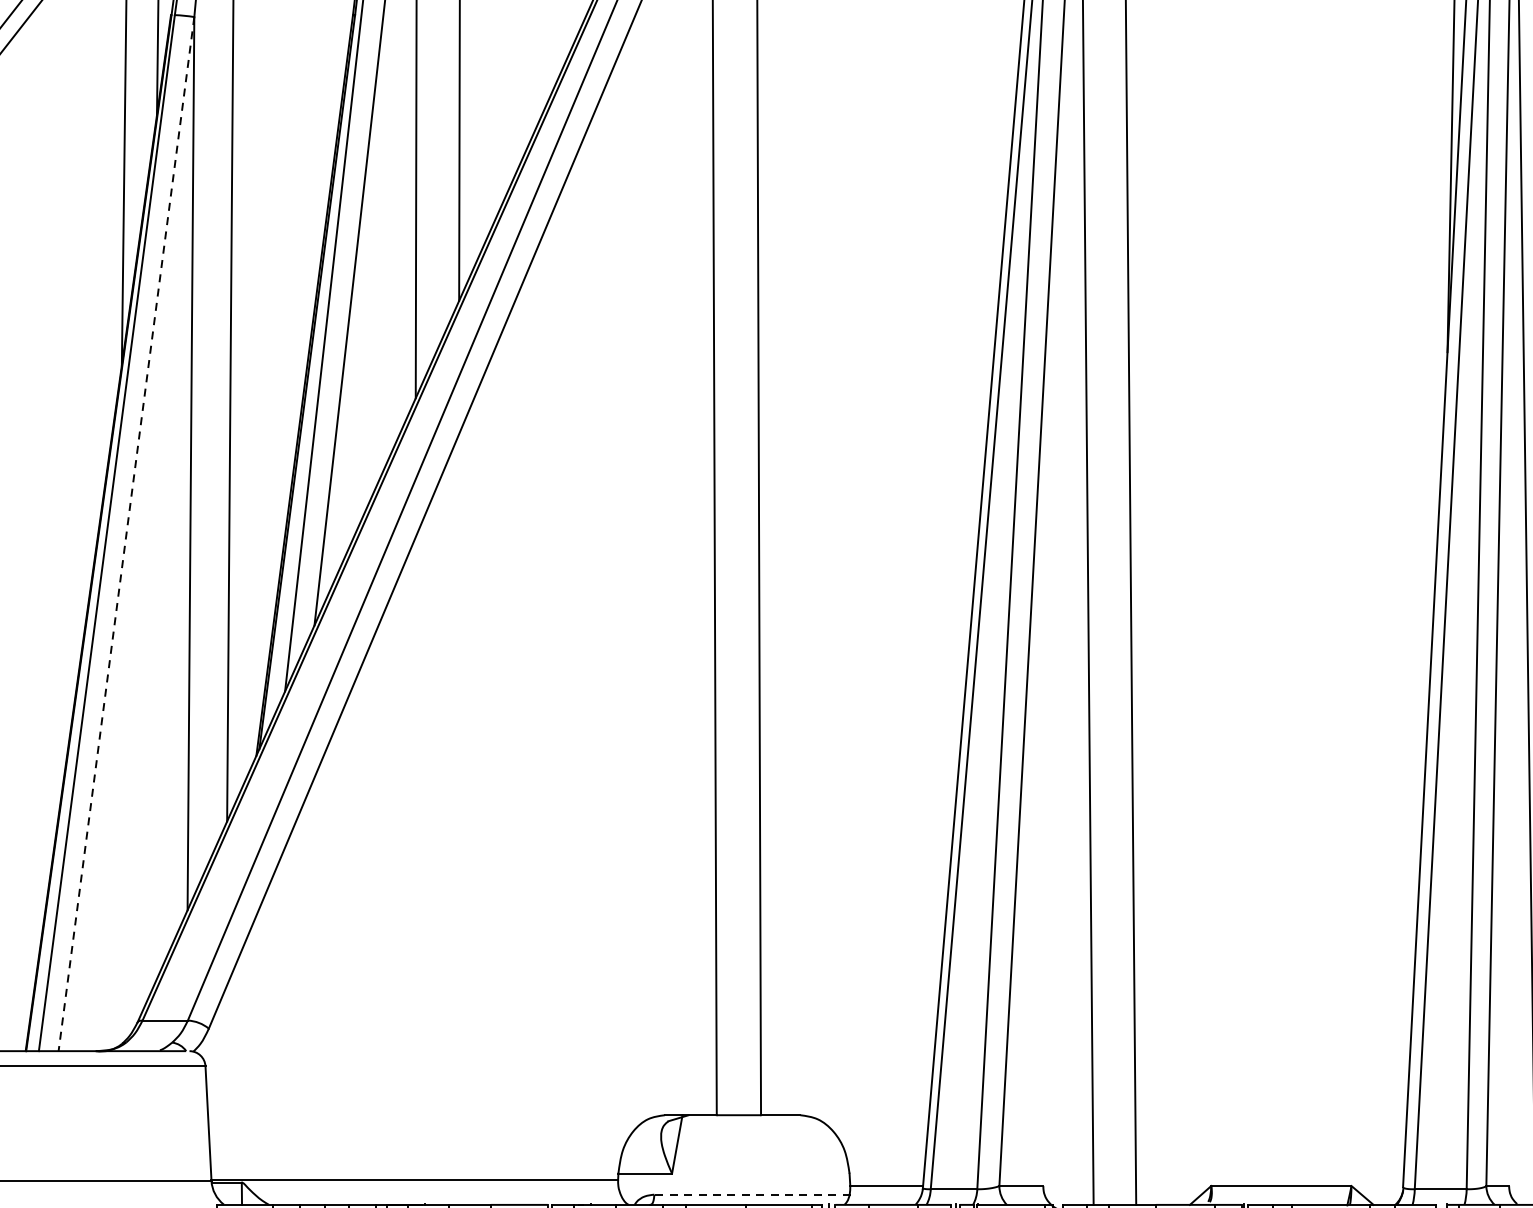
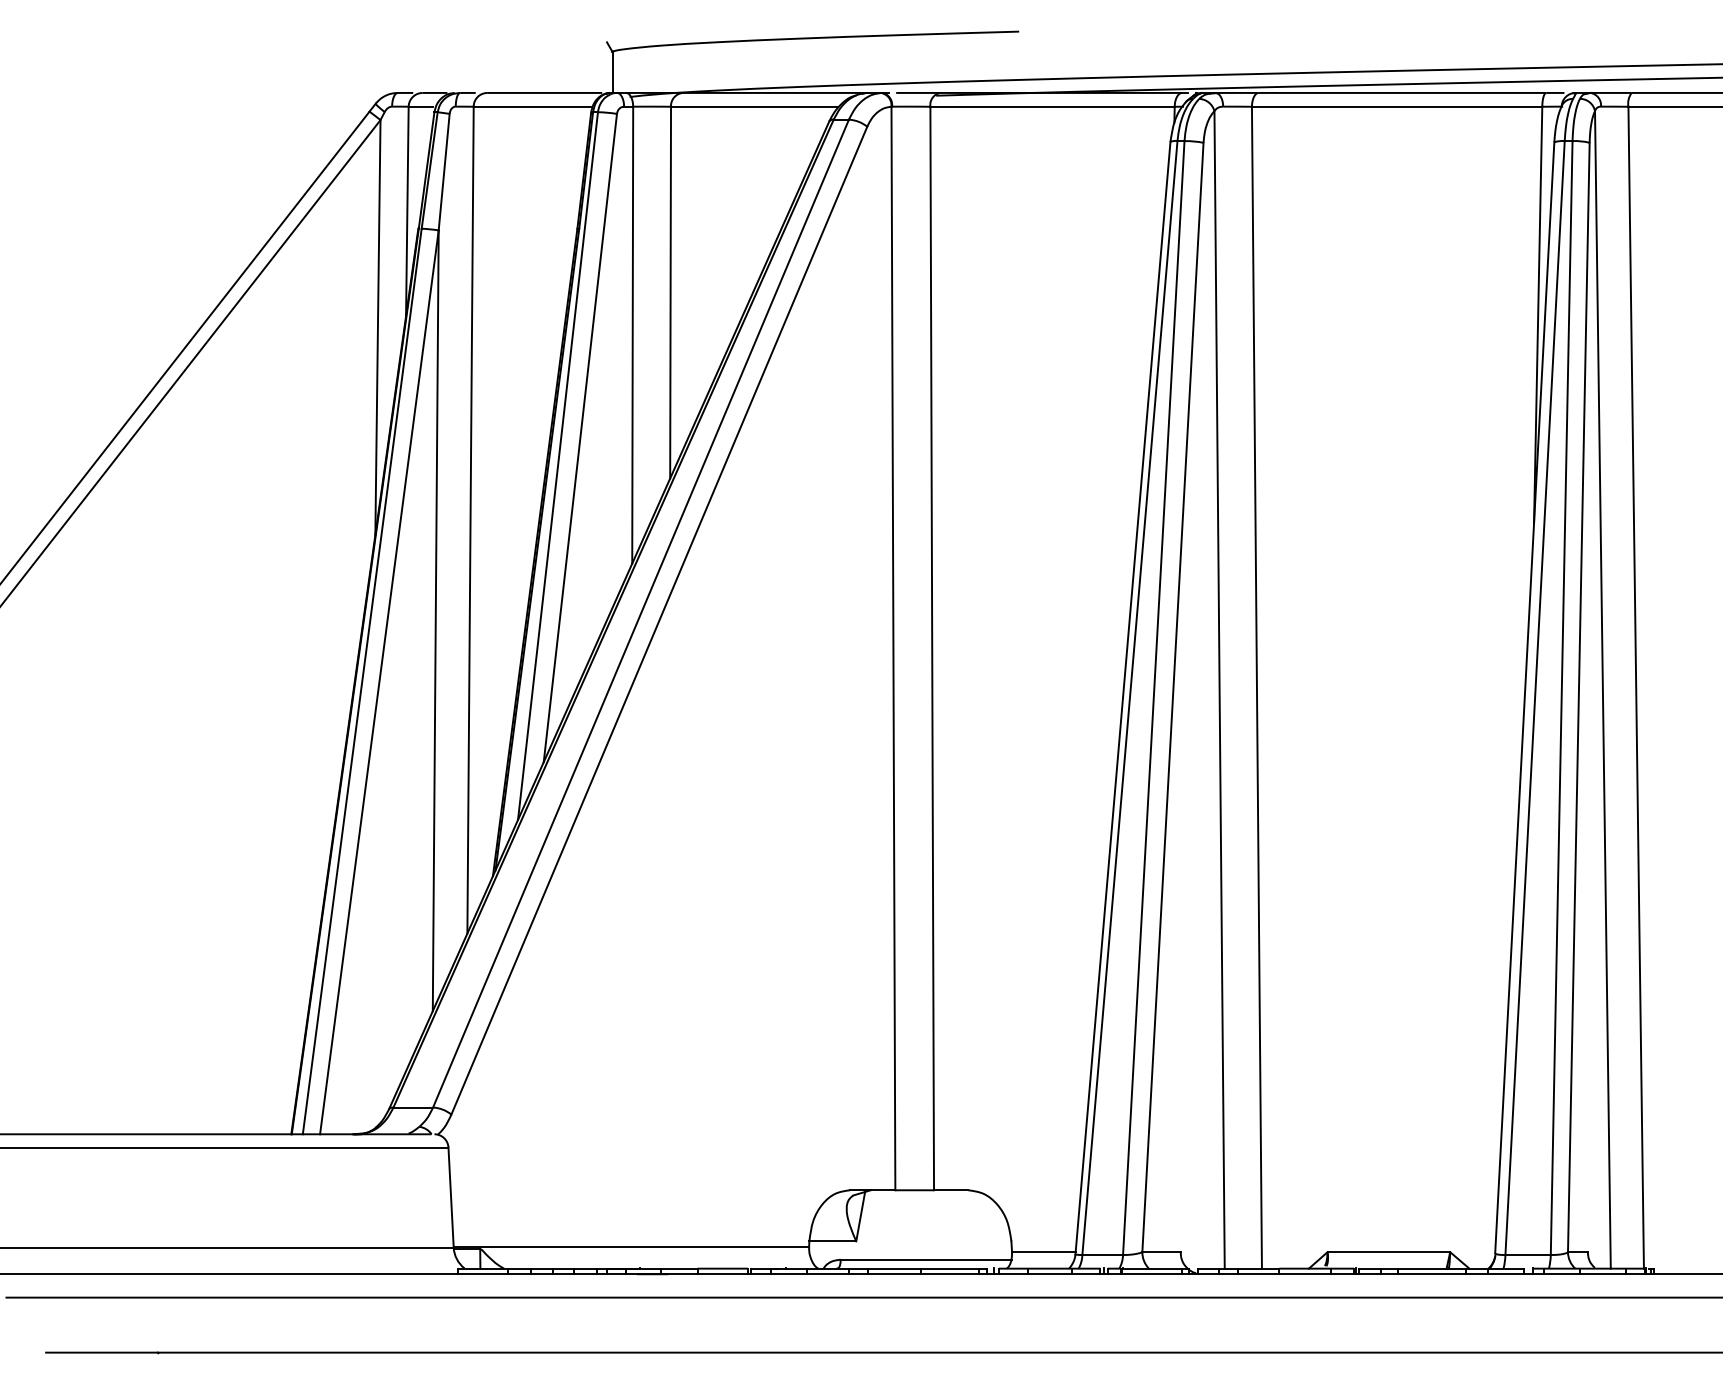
line: (126, 534) -> (379, 682), dashed -> solid
line: (752, 1194) -> (926, 1259), dashed -> solid

